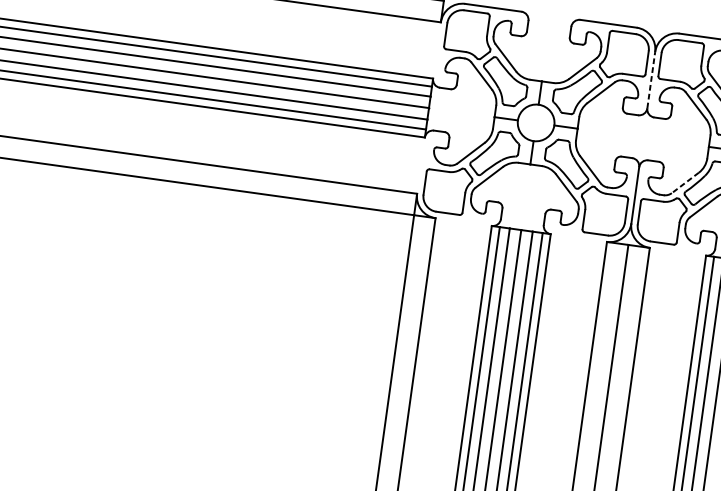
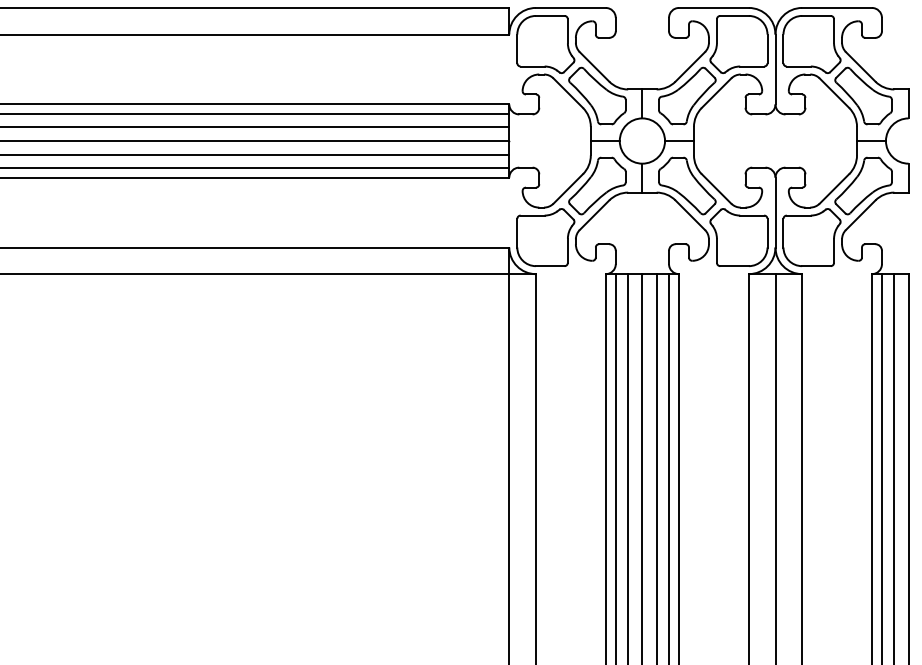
line: (651, 80) -> (775, 69), dashed -> solid
line: (685, 182) -> (834, 188), dashed -> solid

